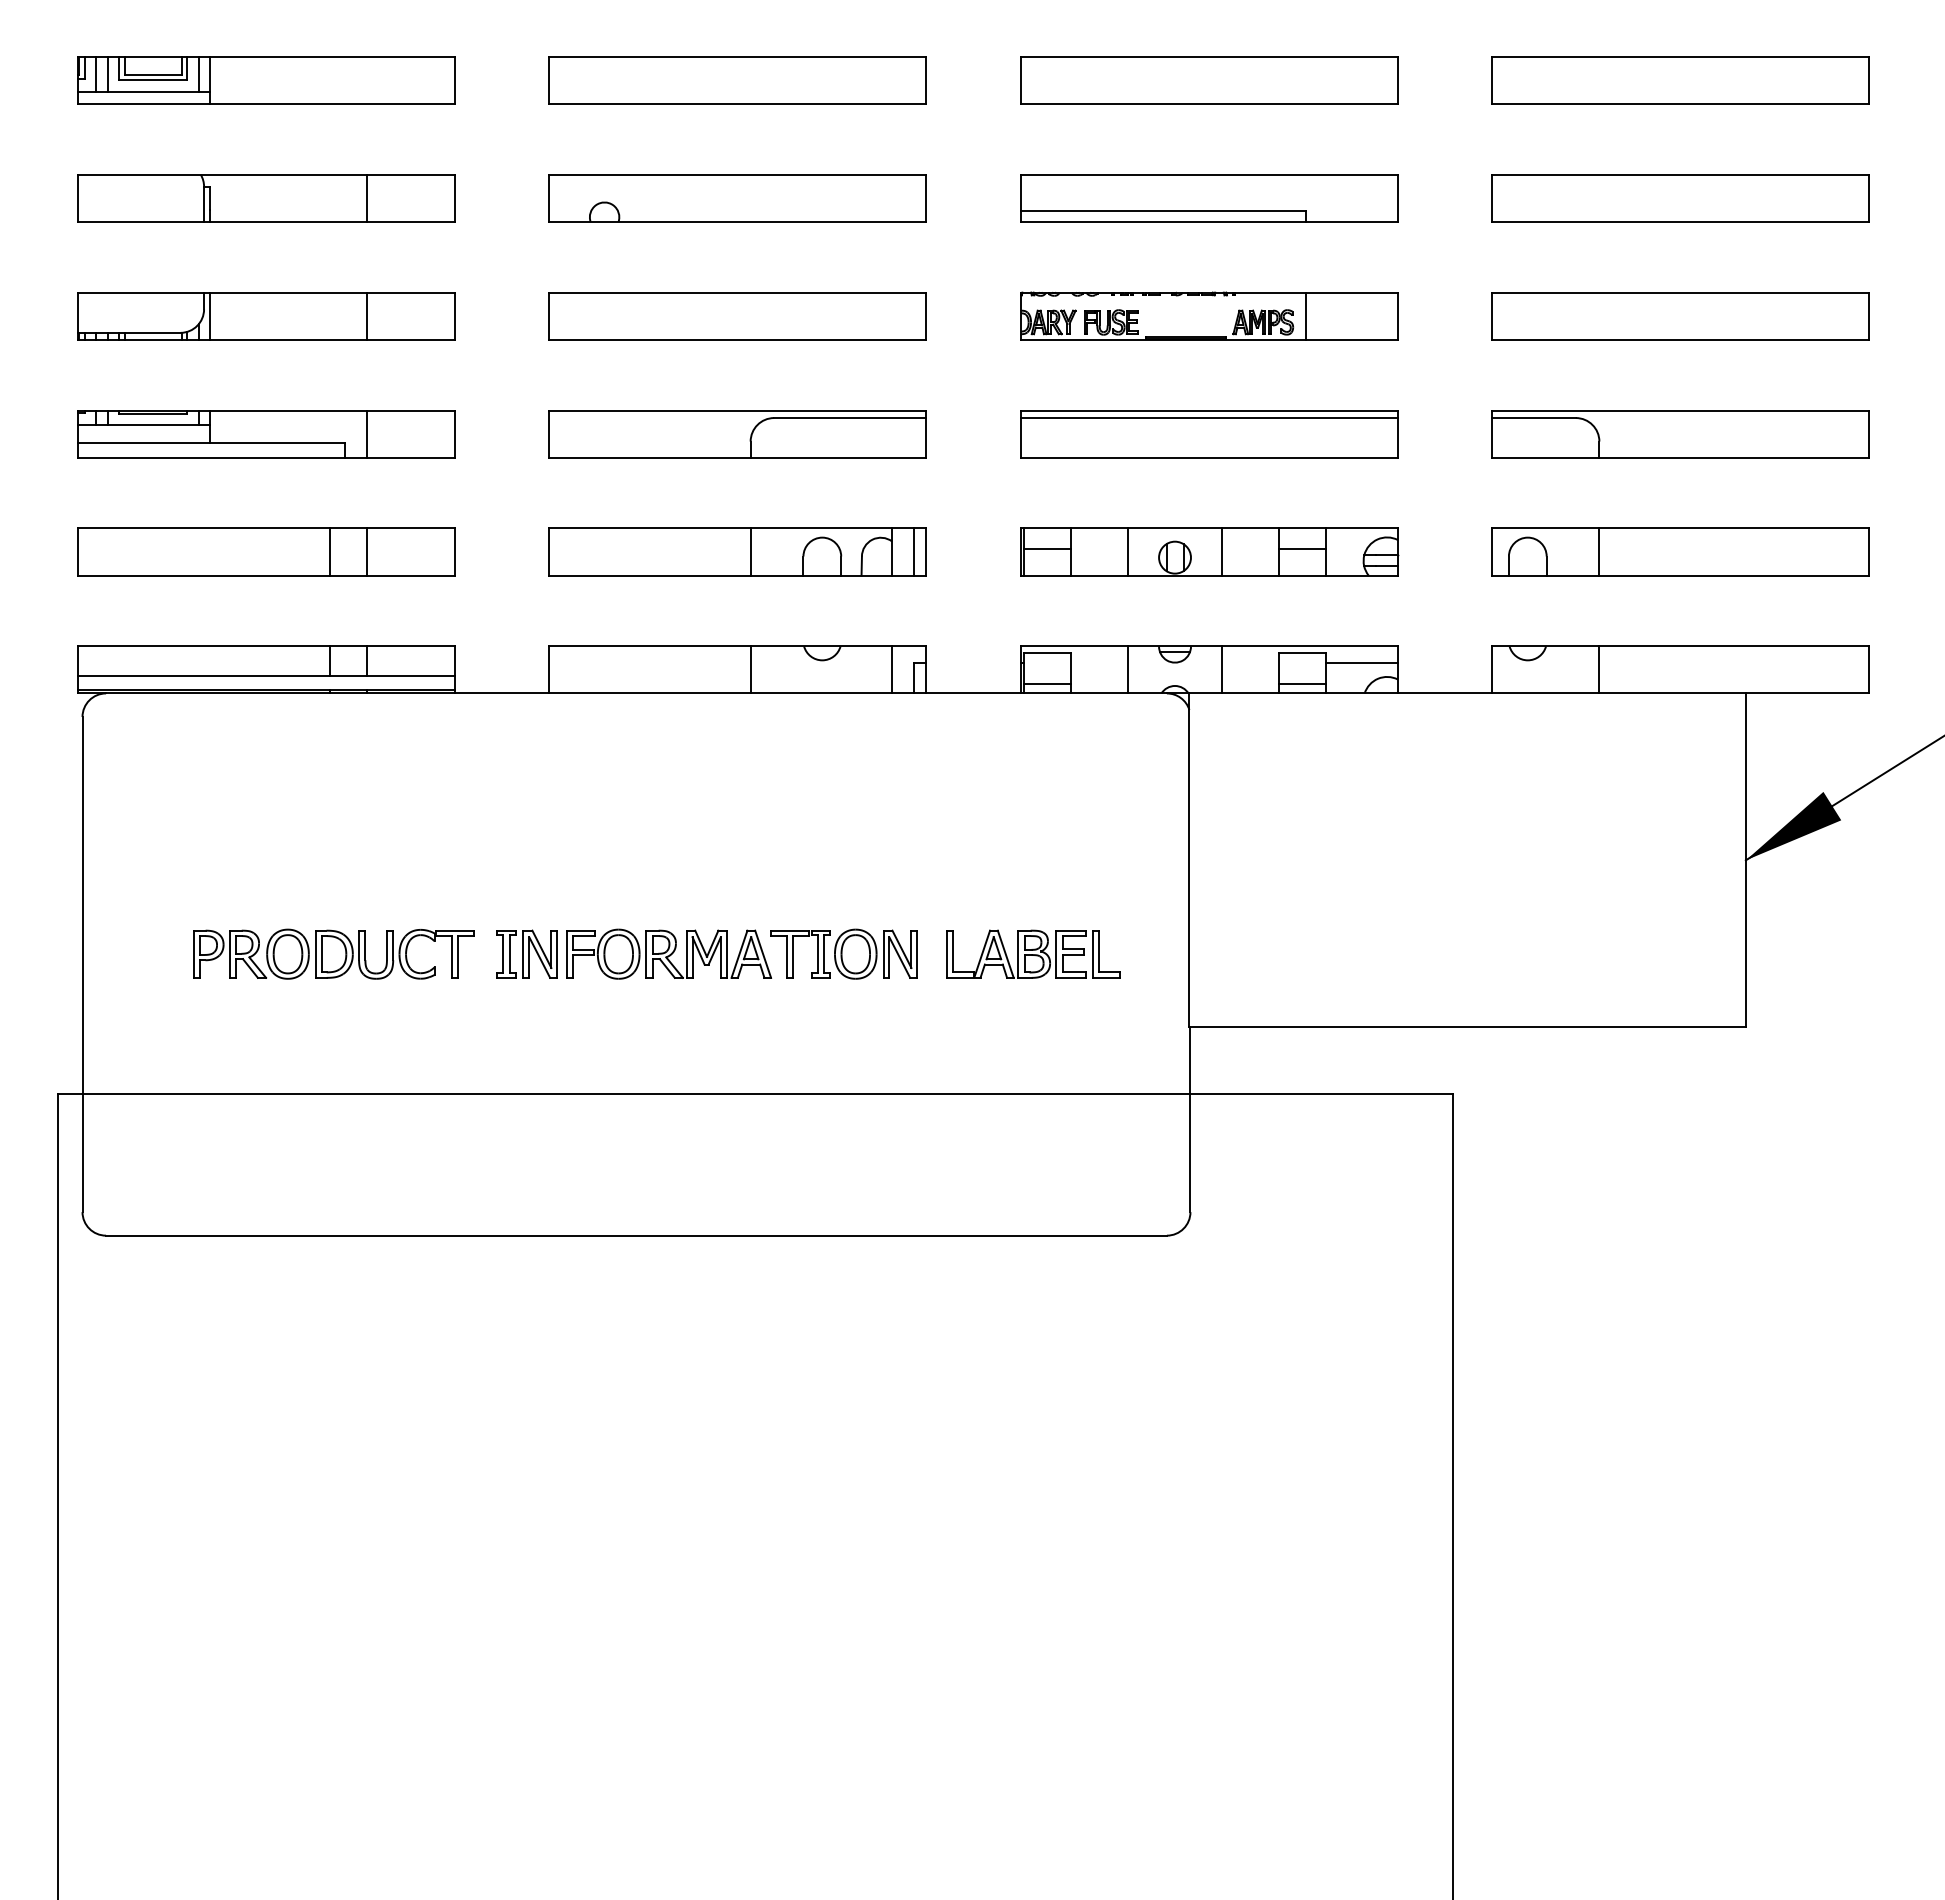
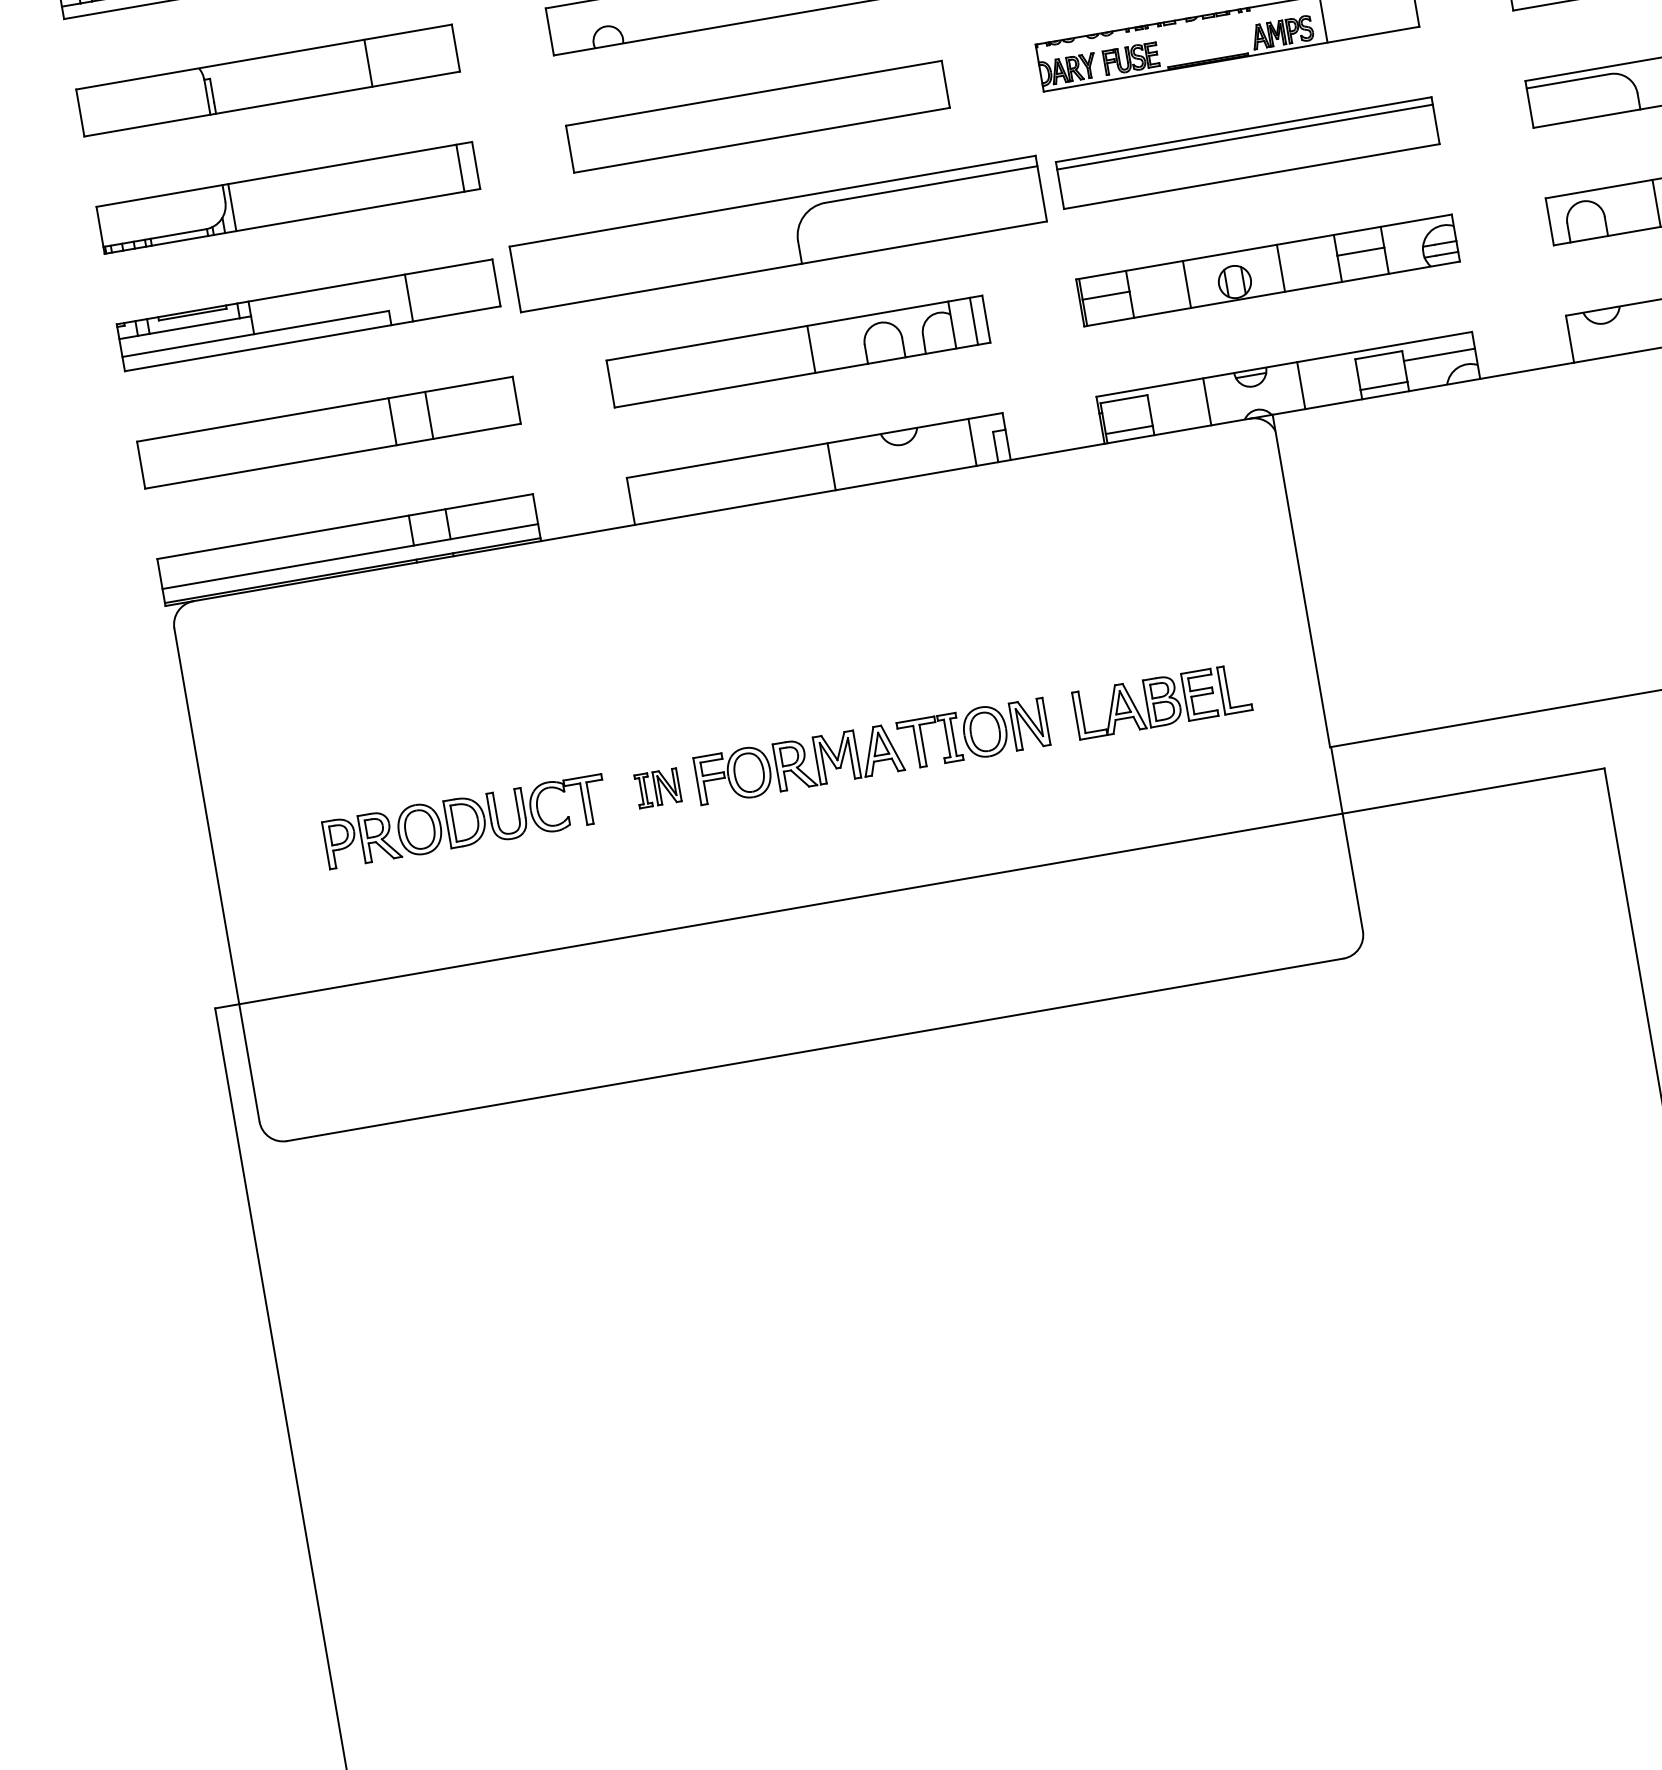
line: (366, 315) -> (459, 167), moved
part: (737, 434) -> (778, 234), size x1.4
part: (526, 953) -> (657, 787), size x0.7

